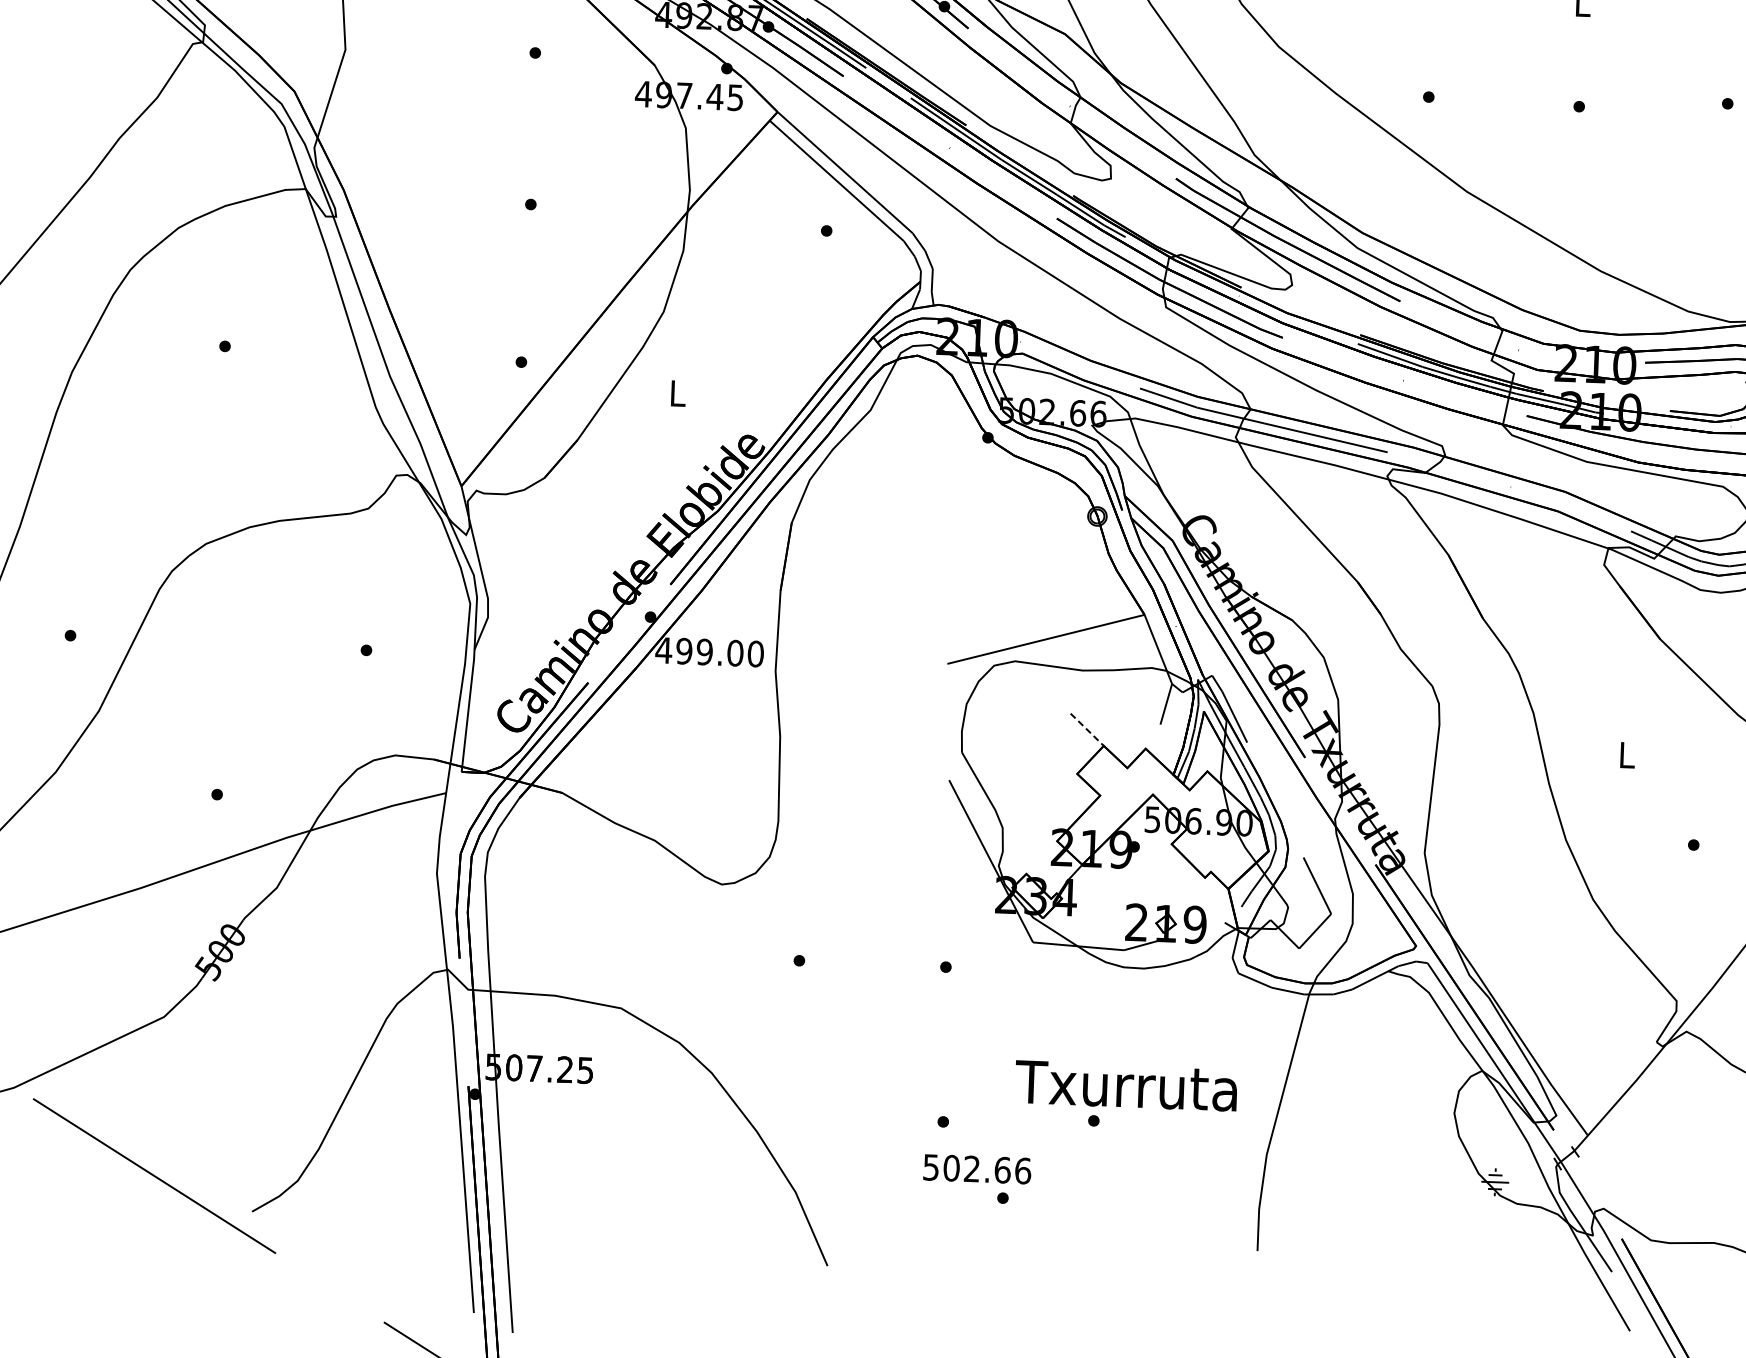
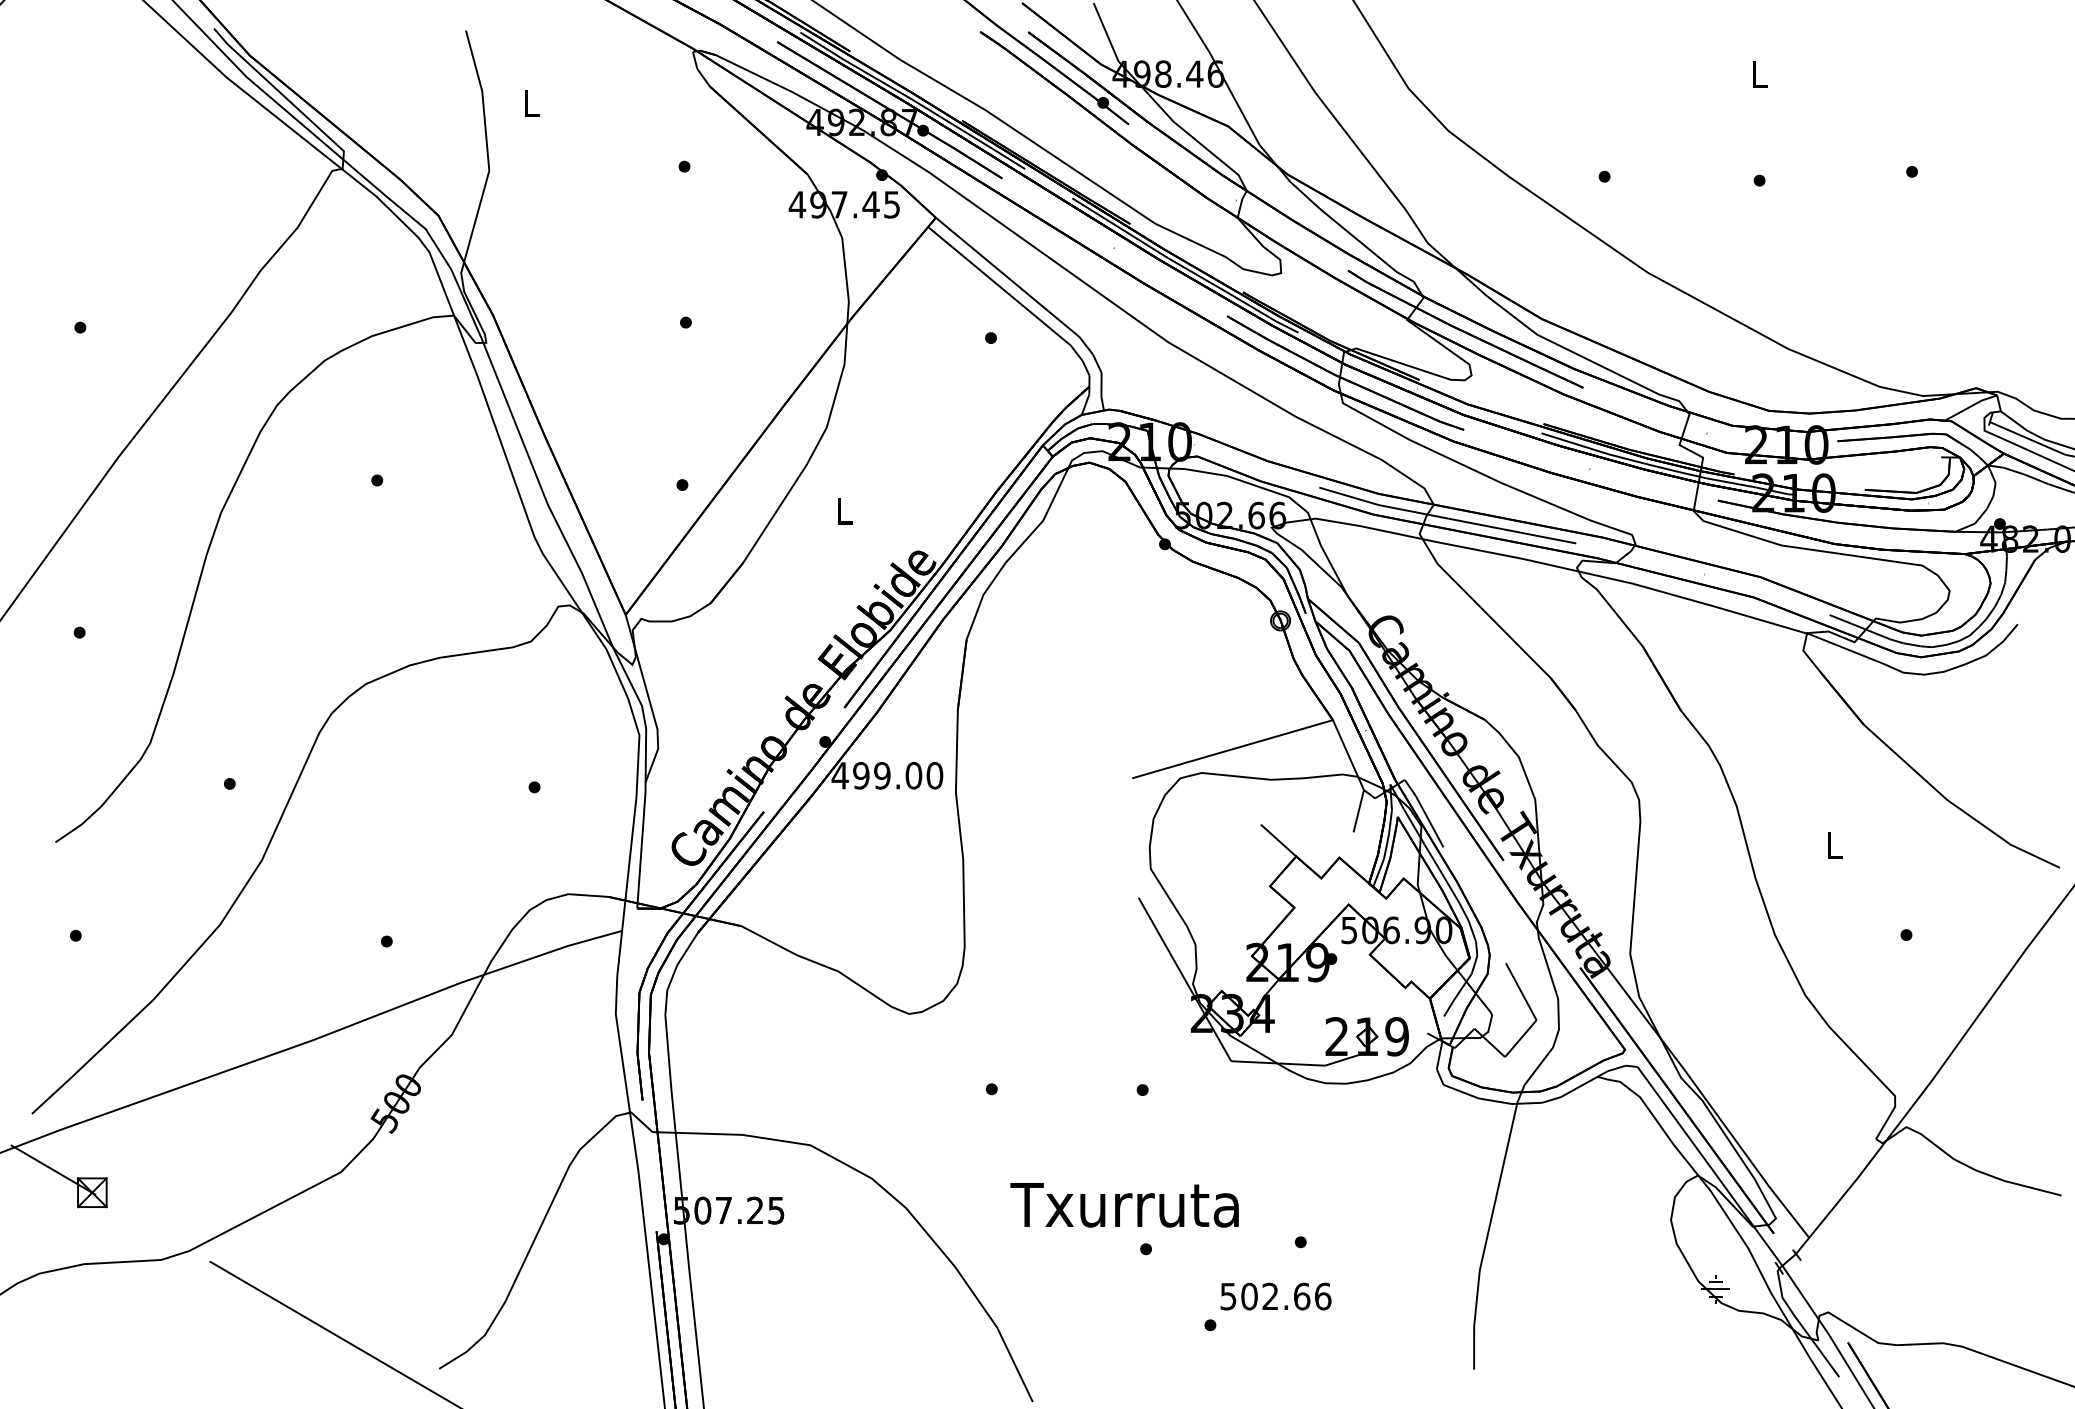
line: (1087, 729) -> (1278, 840), dashed -> solid
text: (1126, 1086) -> (1124, 1205), moved
text: (976, 1169) -> (1275, 1296), moved

